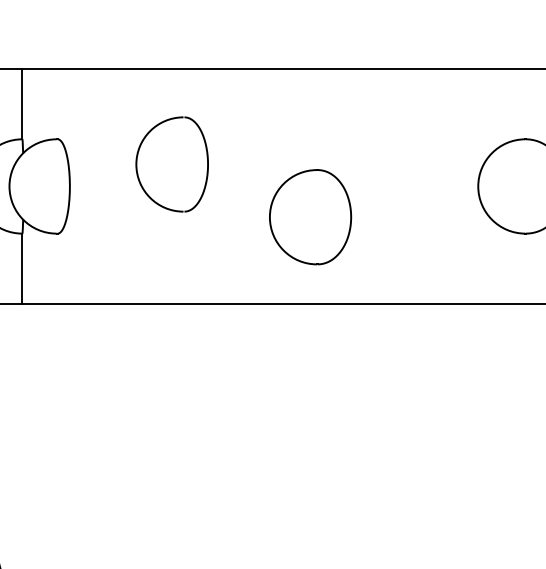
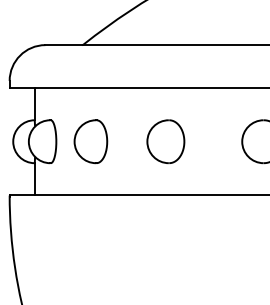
part: (171, 164) -> (90, 141), moved
part: (309, 216) -> (165, 141), moved

